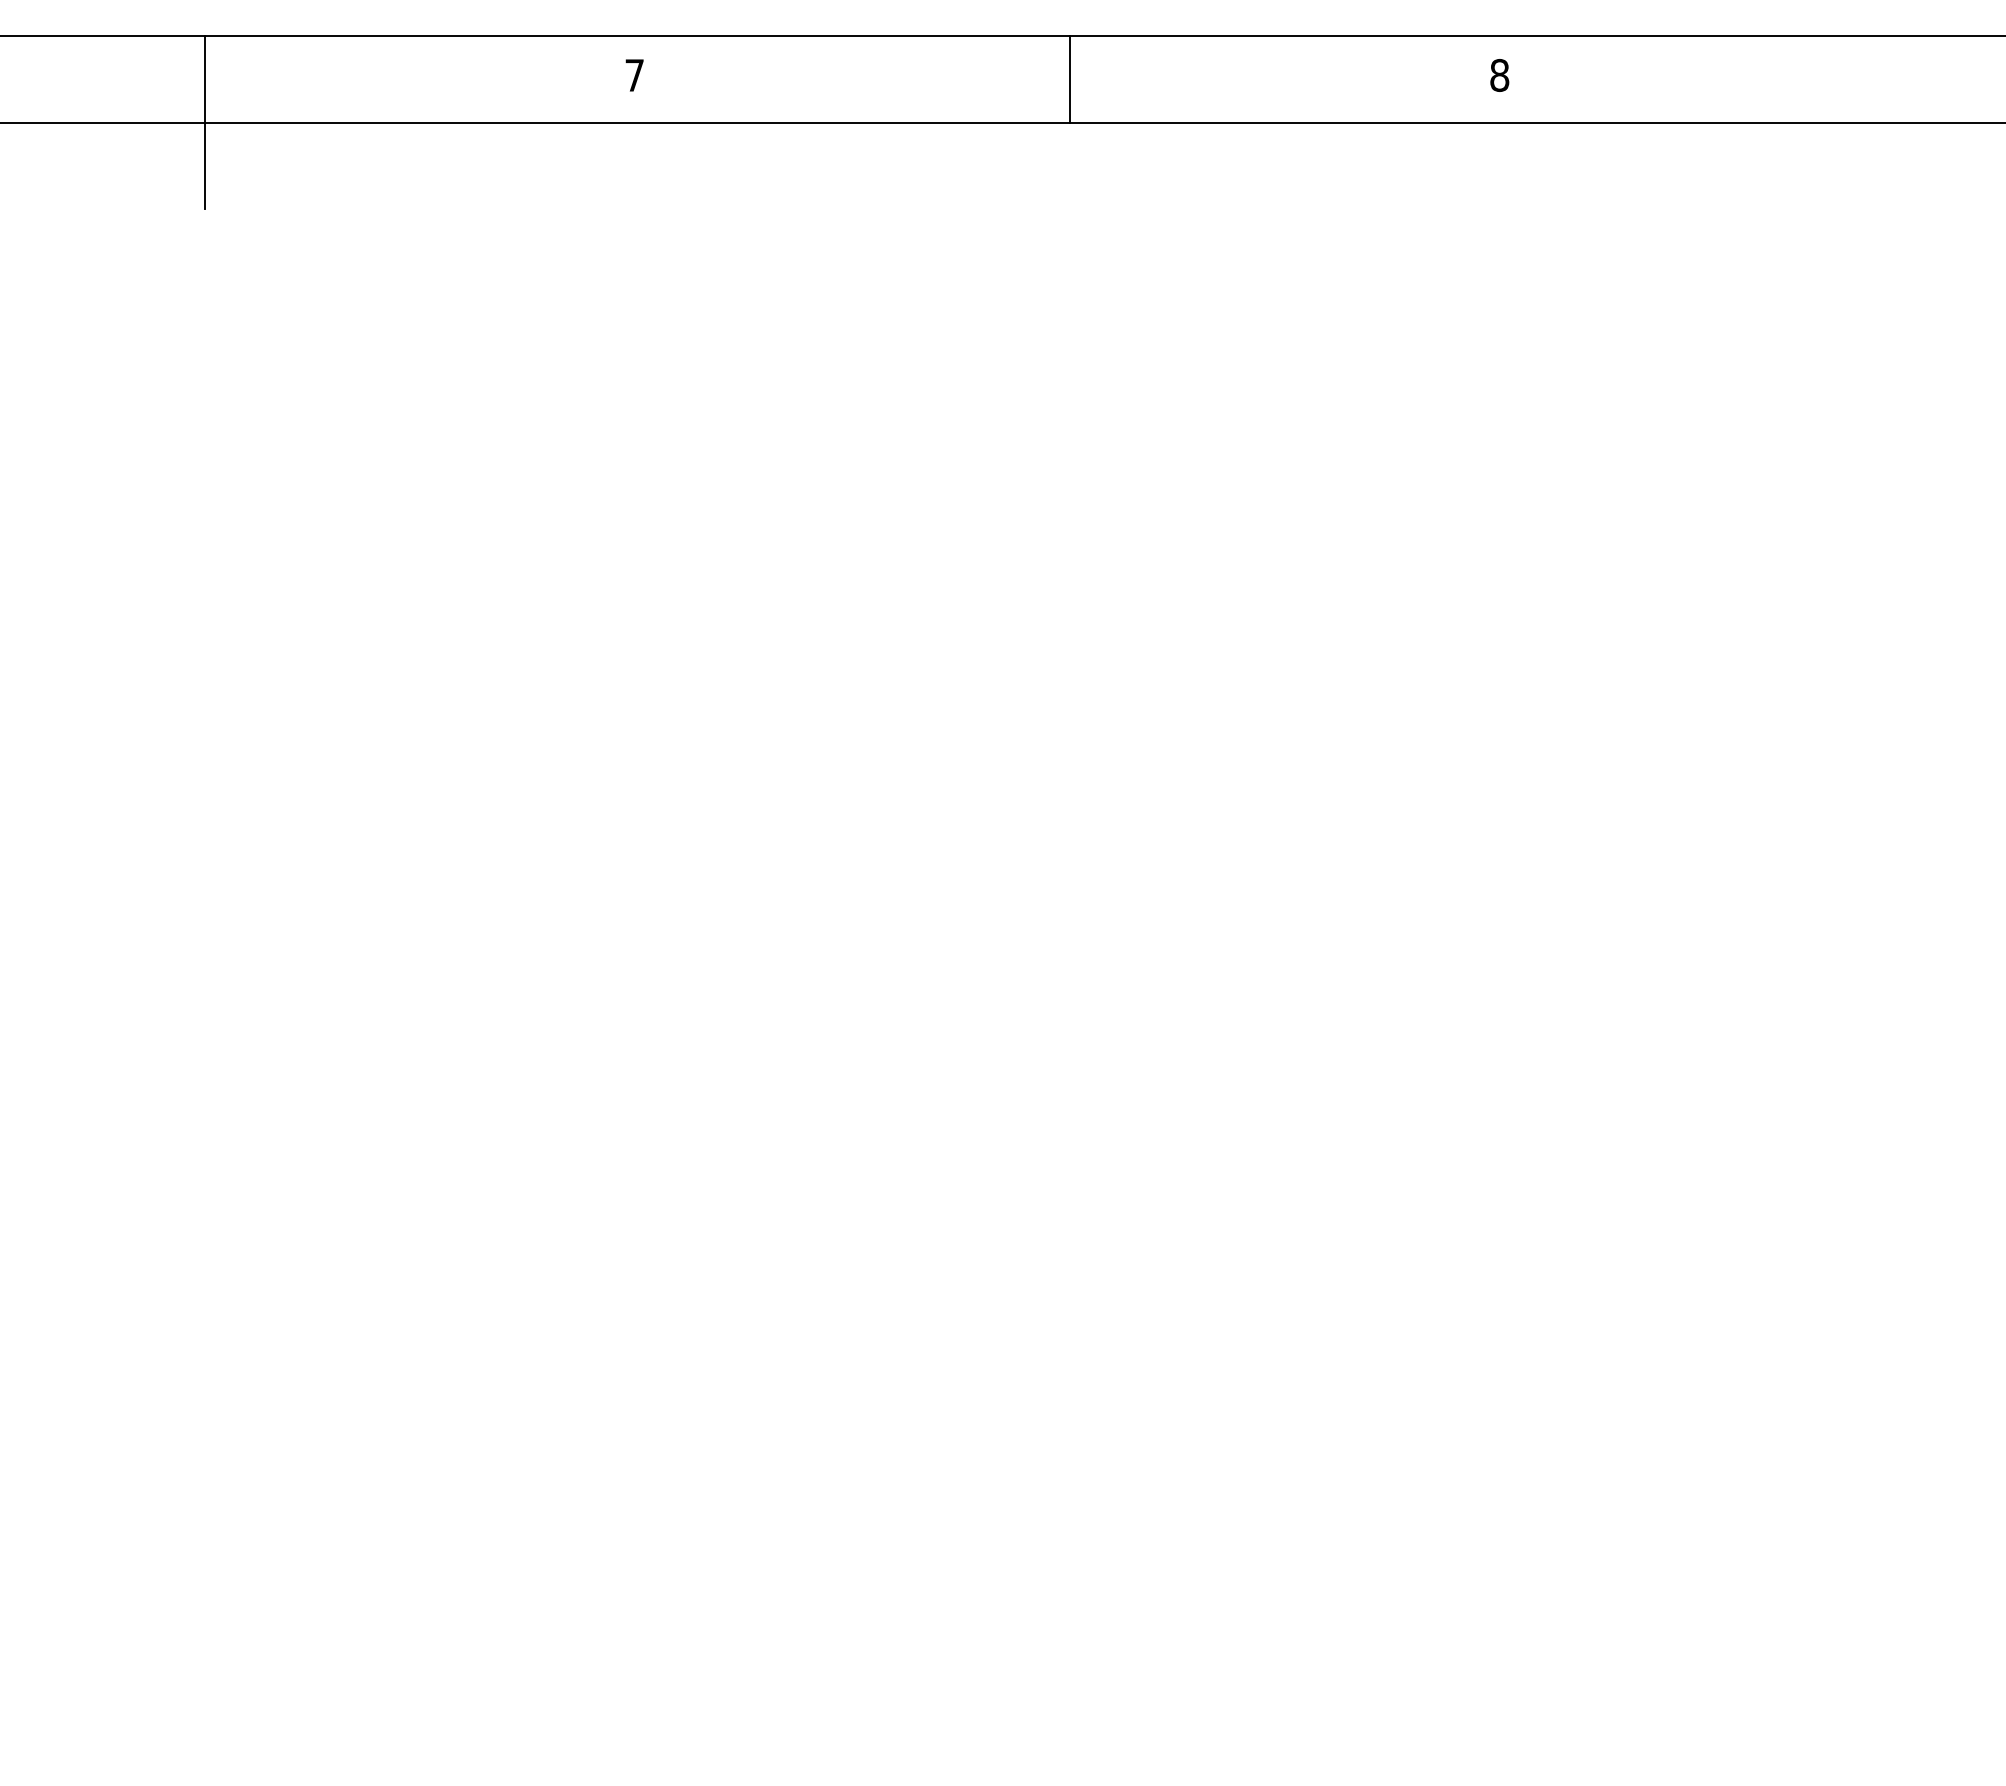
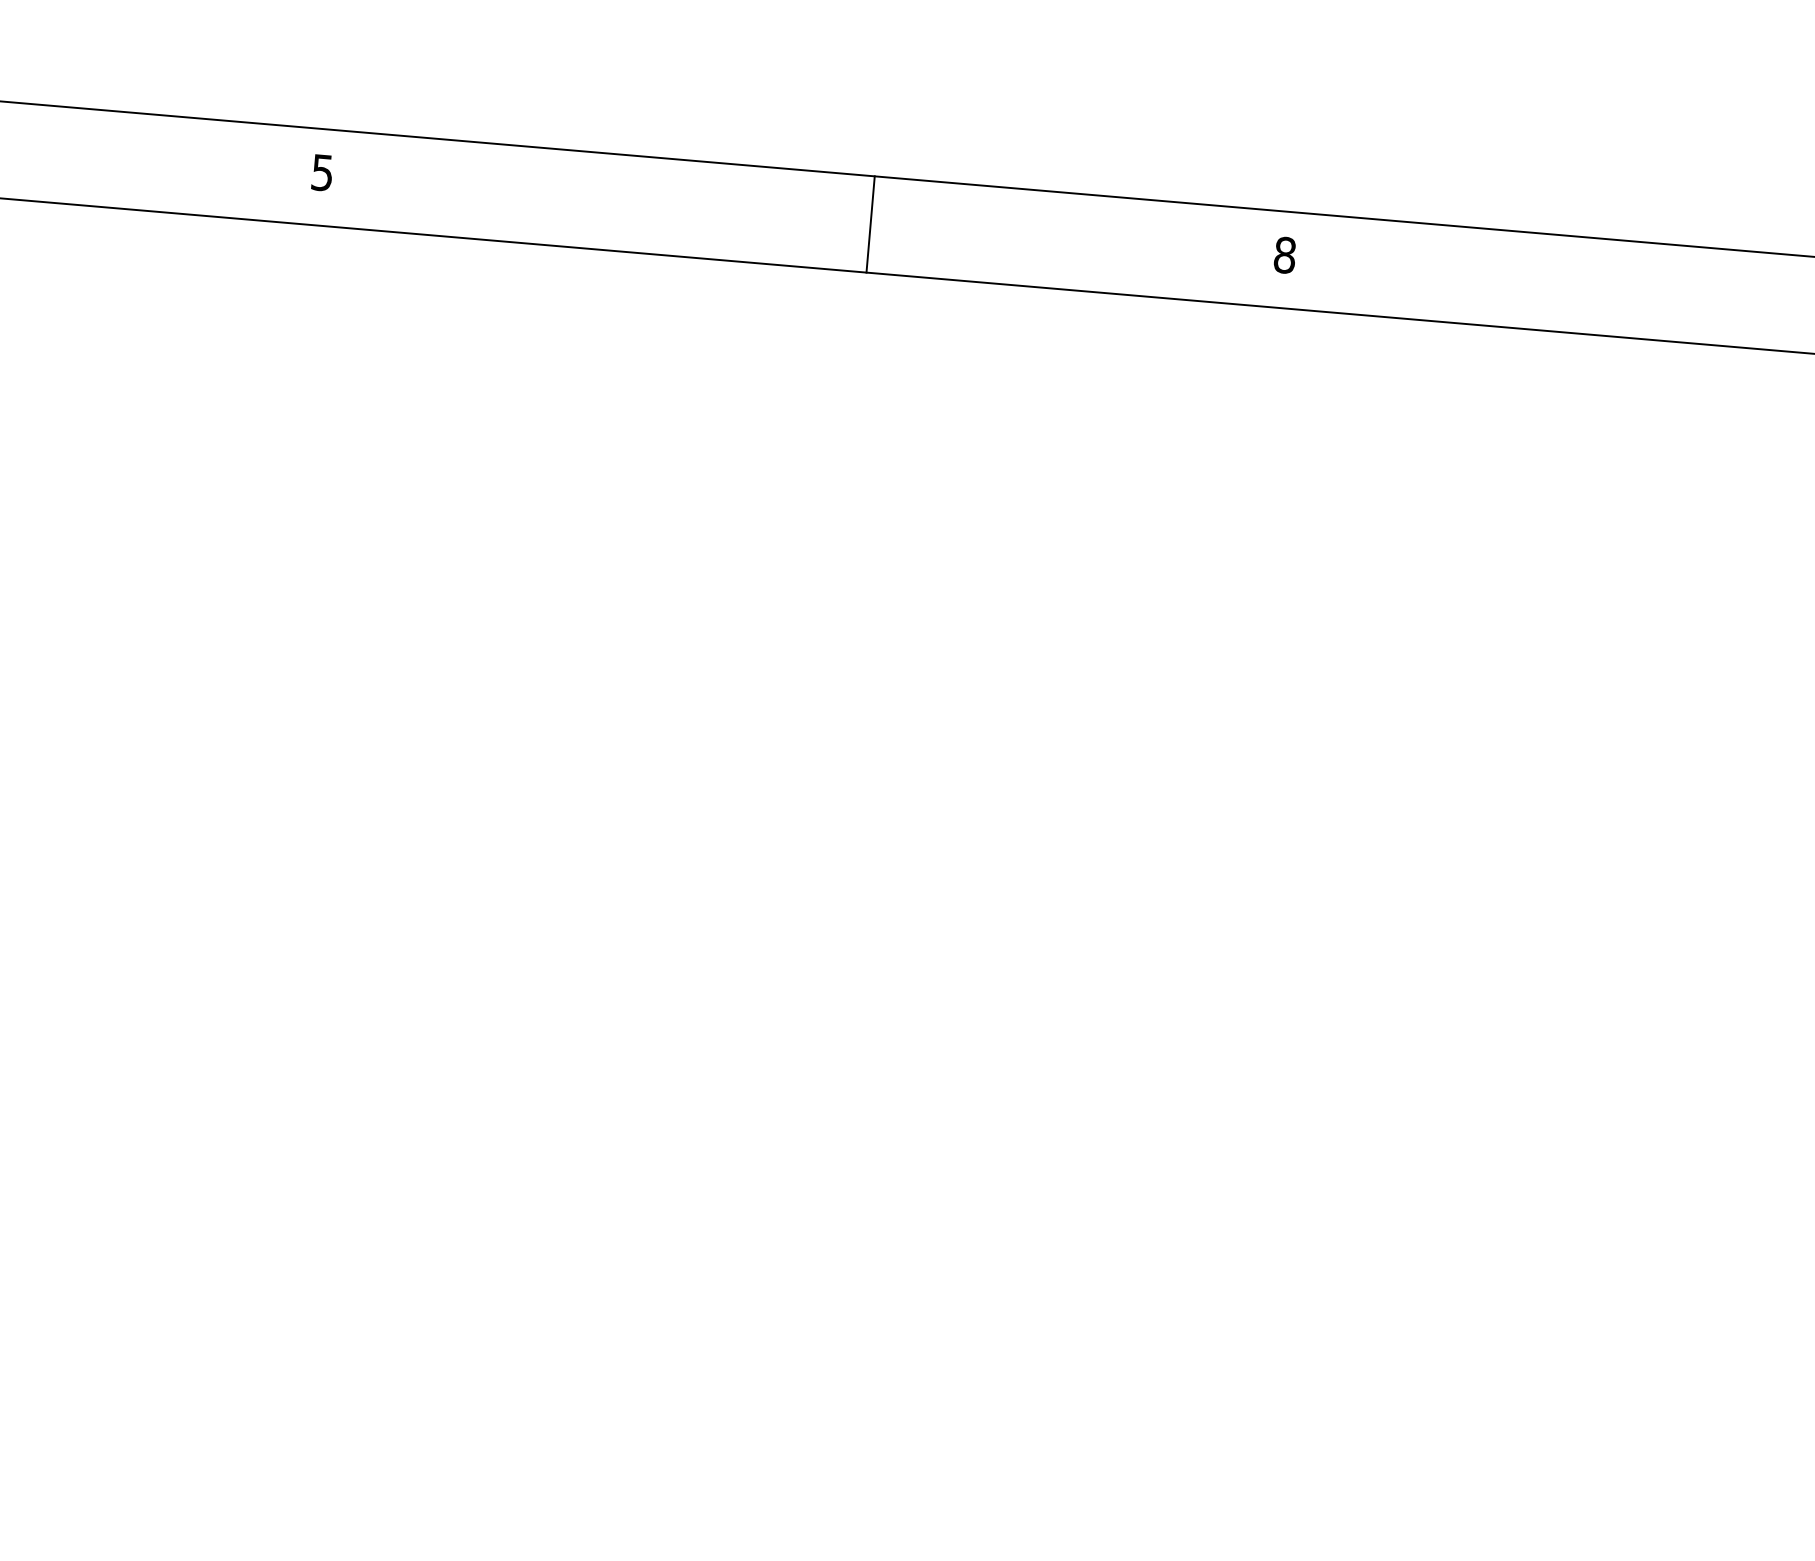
text: (634, 75) -> (322, 172), 7 -> 5
line: (1069, 79) -> (870, 224), moved

